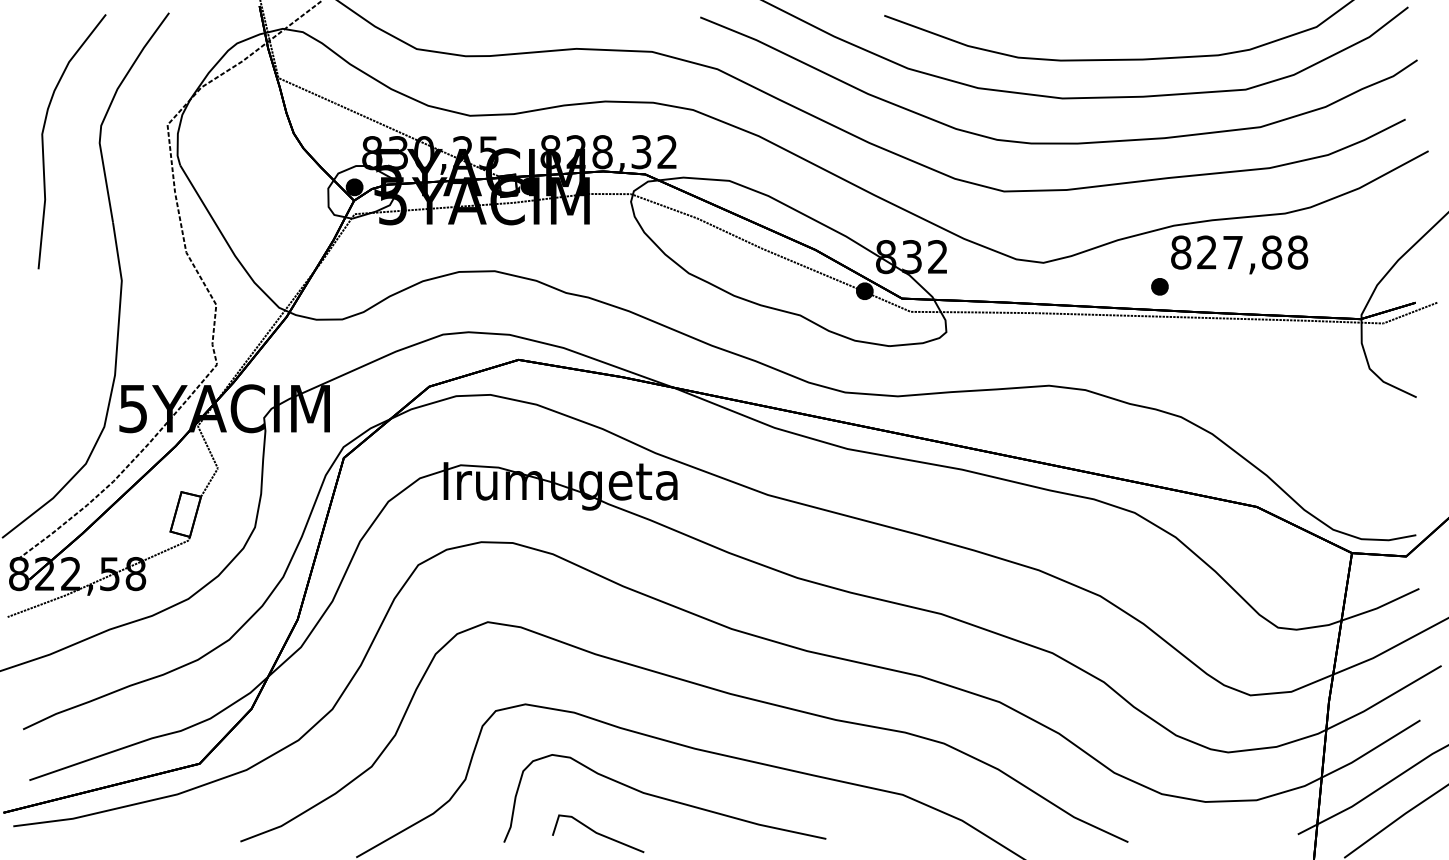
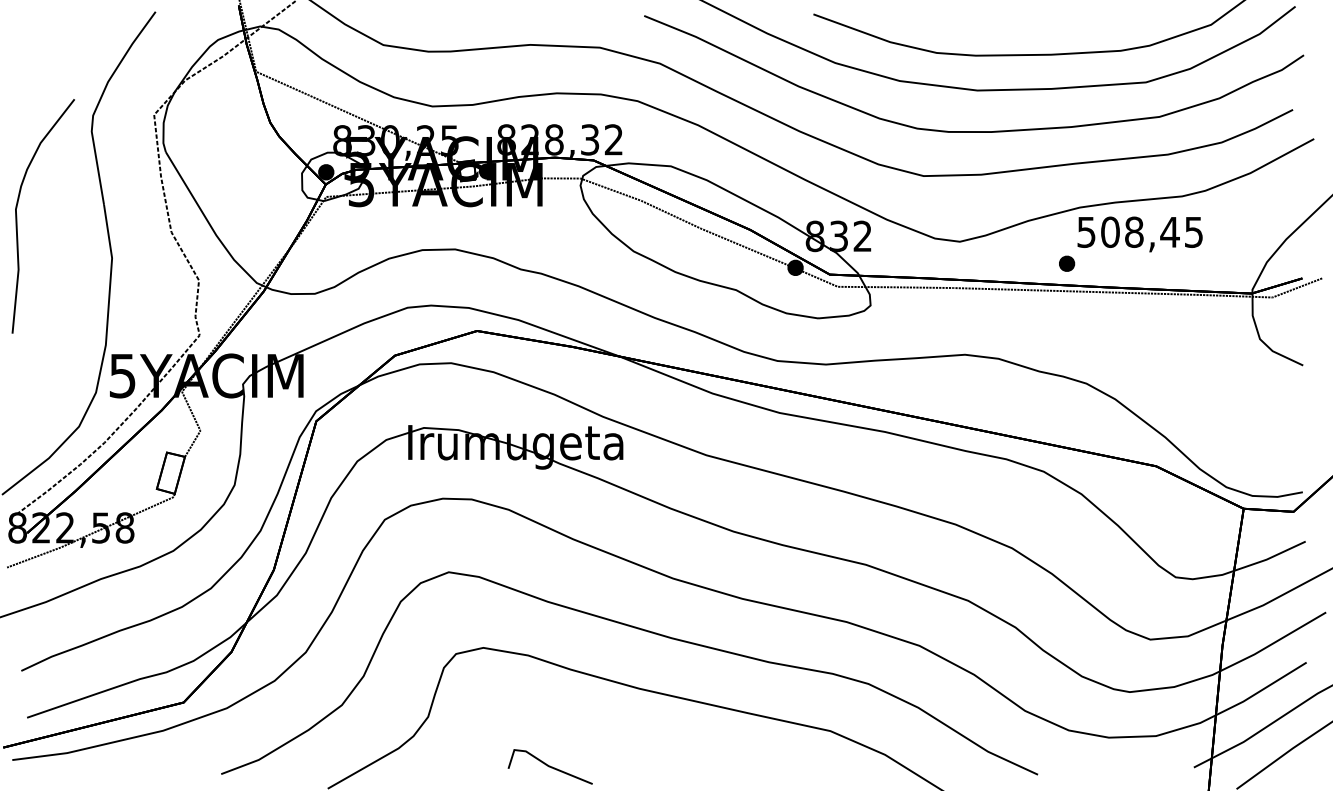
curve: (43, 141) -> (17, 216), moved
text: (1239, 251) -> (1140, 231), 827,88 -> 508,45
curve: (664, 798) -> (611, 734), removed

